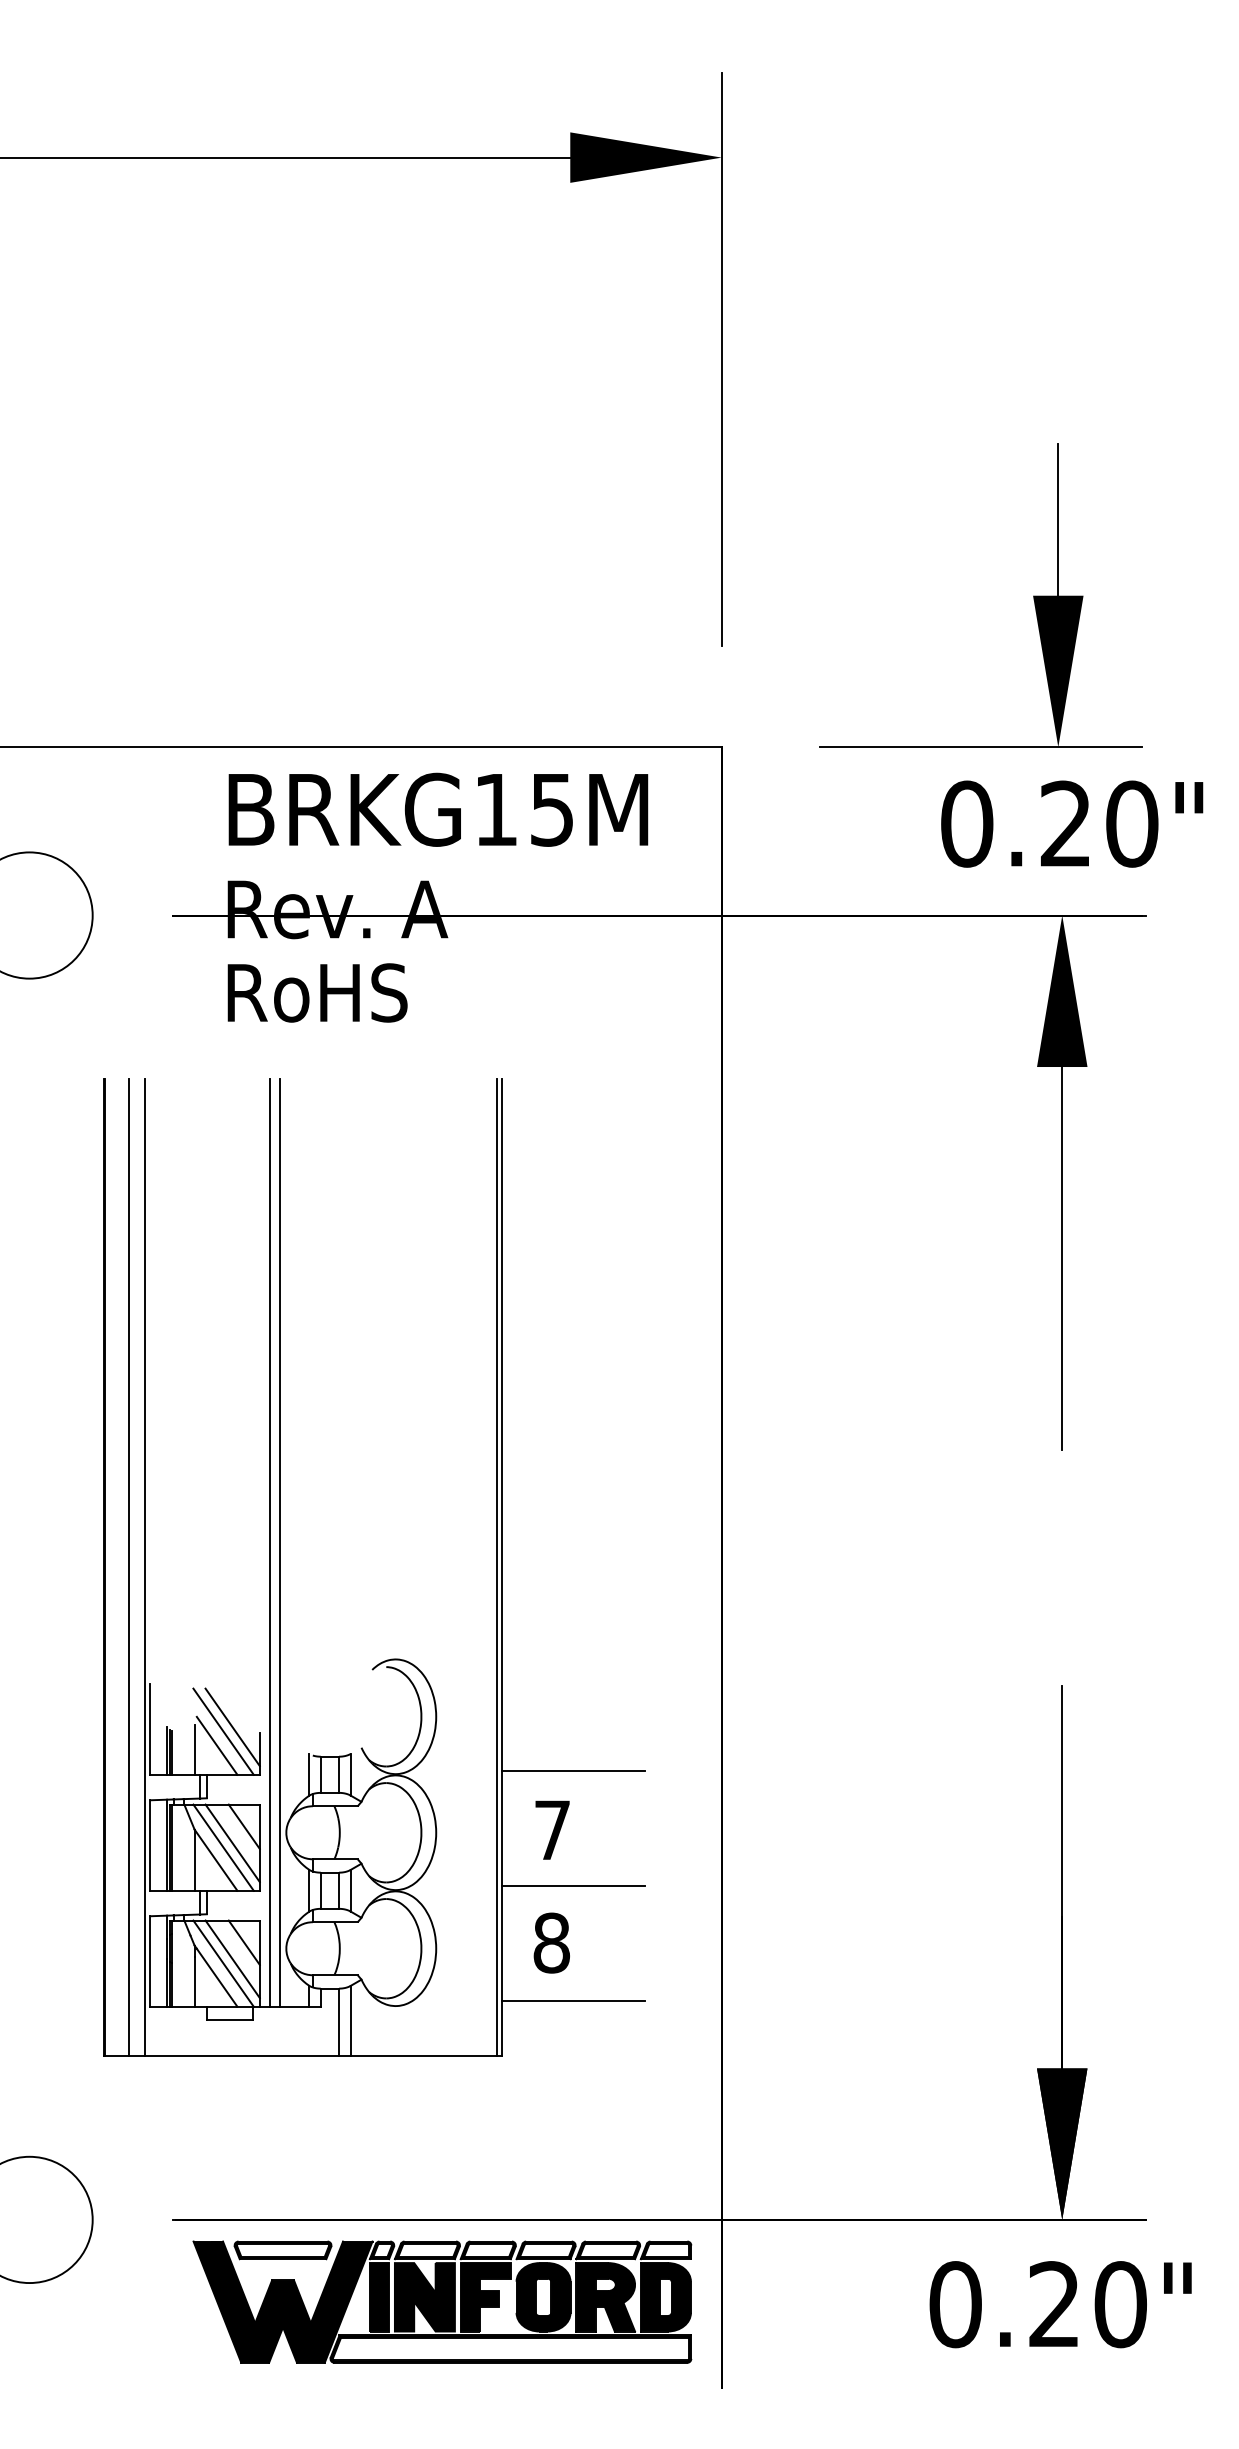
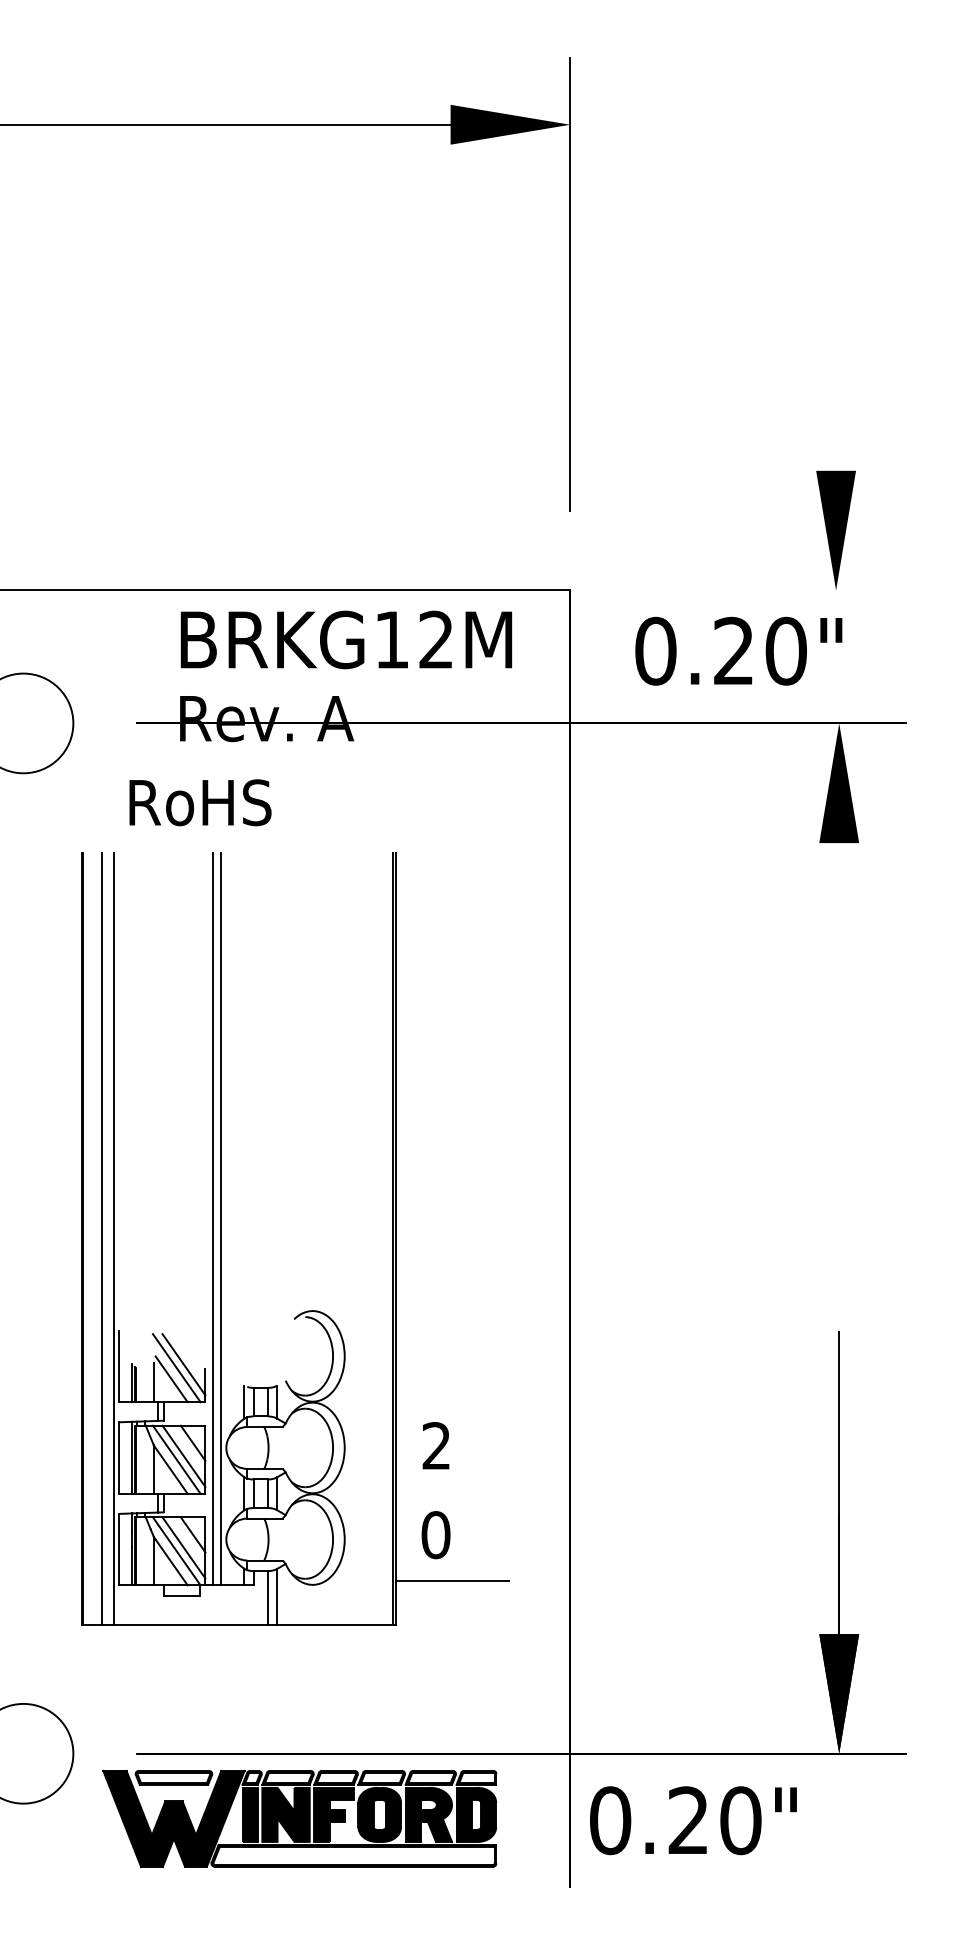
line: (1058, 519) -> (836, 410), removed
line: (981, 747) -> (775, 590), removed
text: (551, 809) -> (435, 639), BRKG15M -> BRKG12M
text: (1072, 823) -> (739, 650), moved
text: (317, 992) -> (200, 802), moved
line: (1062, 1258) -> (839, 994), removed
line: (572, 1770) -> (452, 1398), removed
text: (552, 1829) -> (436, 1445), 7 -> 2
line: (572, 1886) -> (452, 1490), removed
text: (551, 1942) -> (435, 1534), 8 -> 0
part: (442, 2301) -> (299, 1818), moved
text: (1060, 2304) -> (693, 1820), moved

